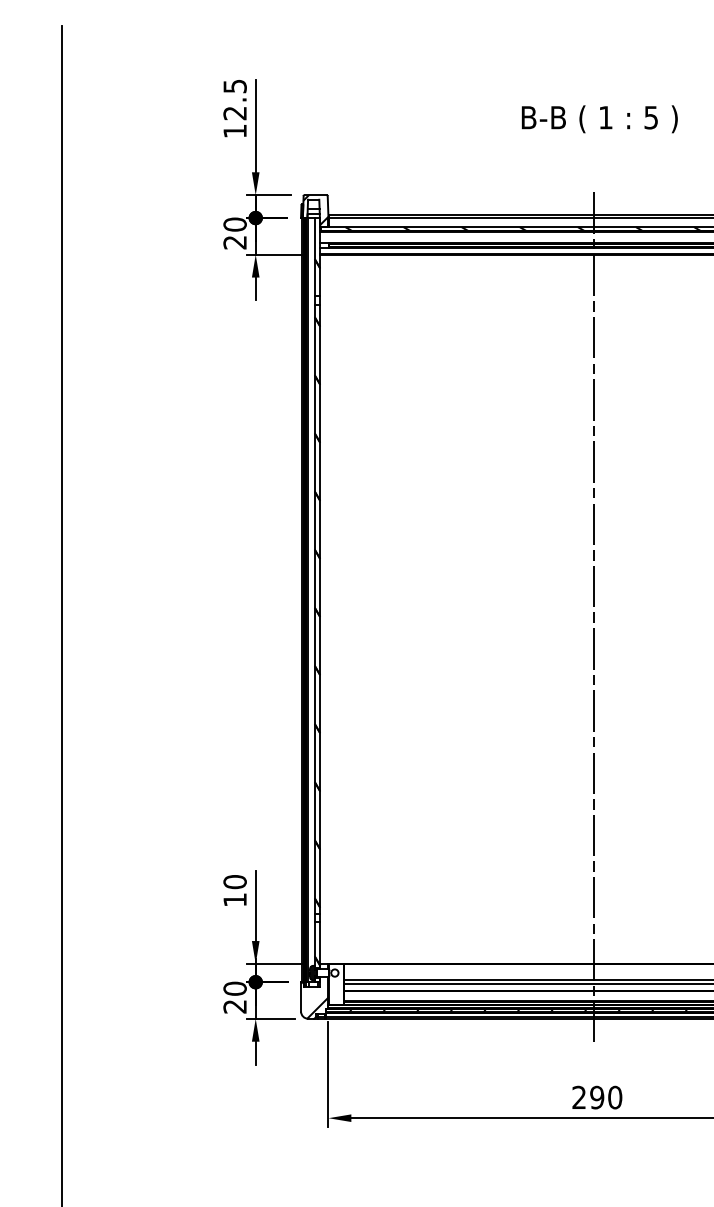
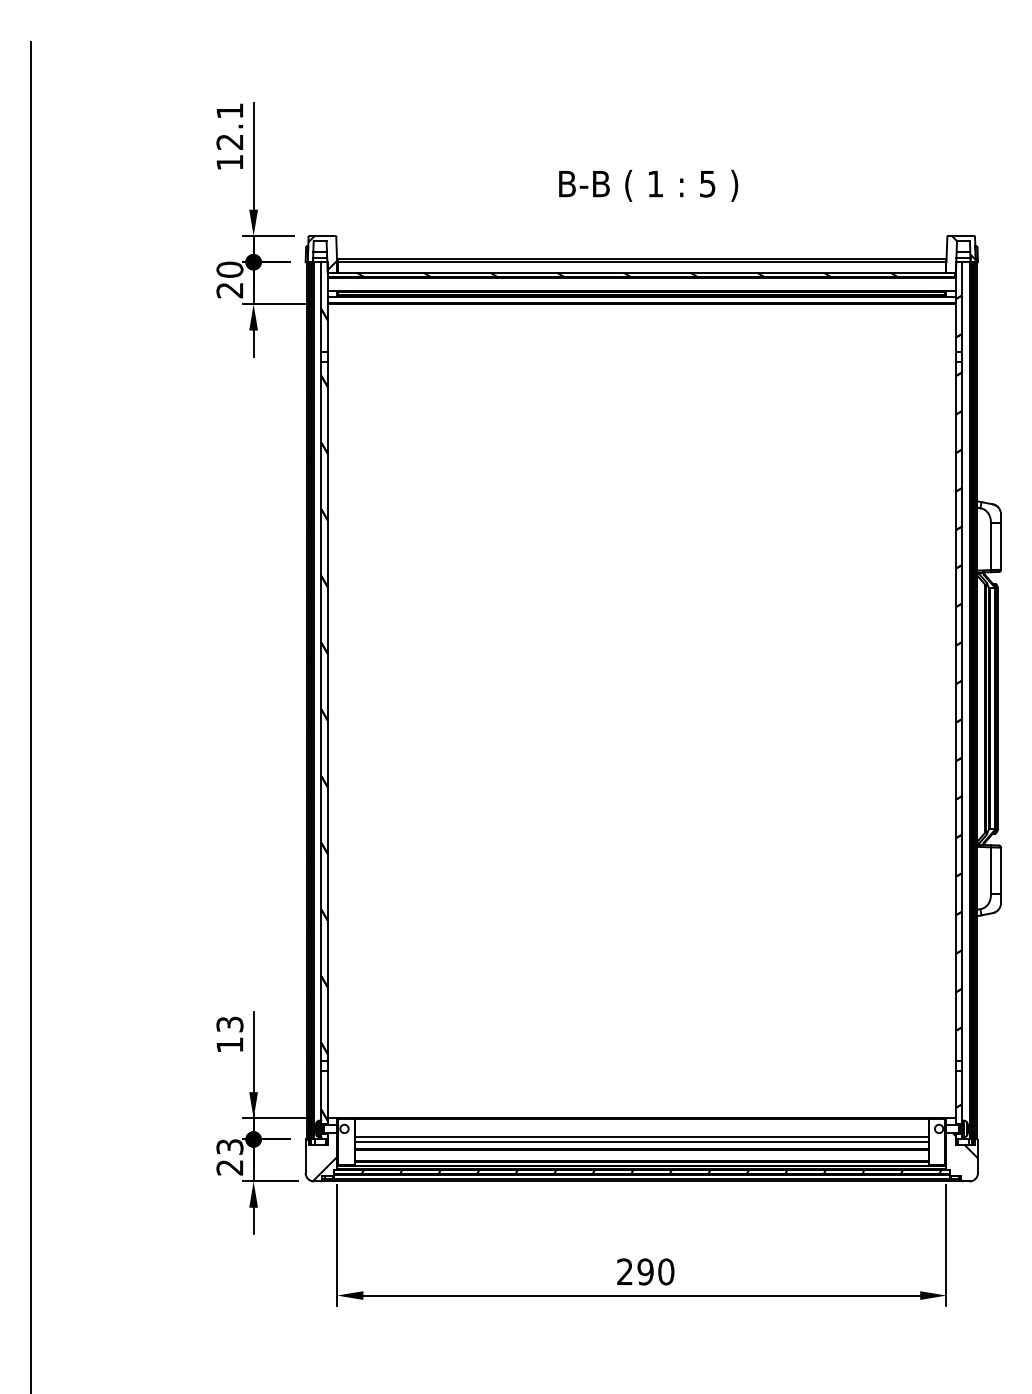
text: (234, 85) -> (229, 110), 12.5 -> 12.1
text: (599, 118) -> (648, 185), moved
line: (593, 616) -> (641, 719), removed
text: (234, 882) -> (229, 1024), 10 -> 13
text: (234, 988) -> (229, 1146), 20 -> 23

